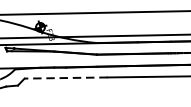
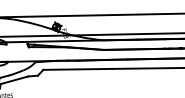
line: (65, 78) -> (77, 69), dashed -> solid

